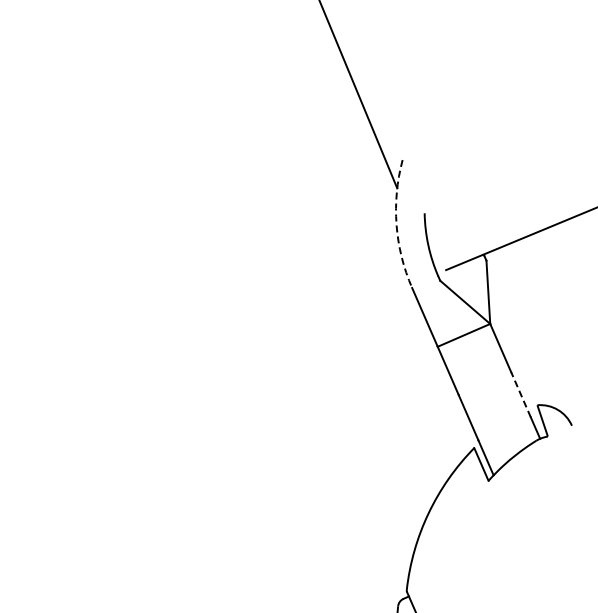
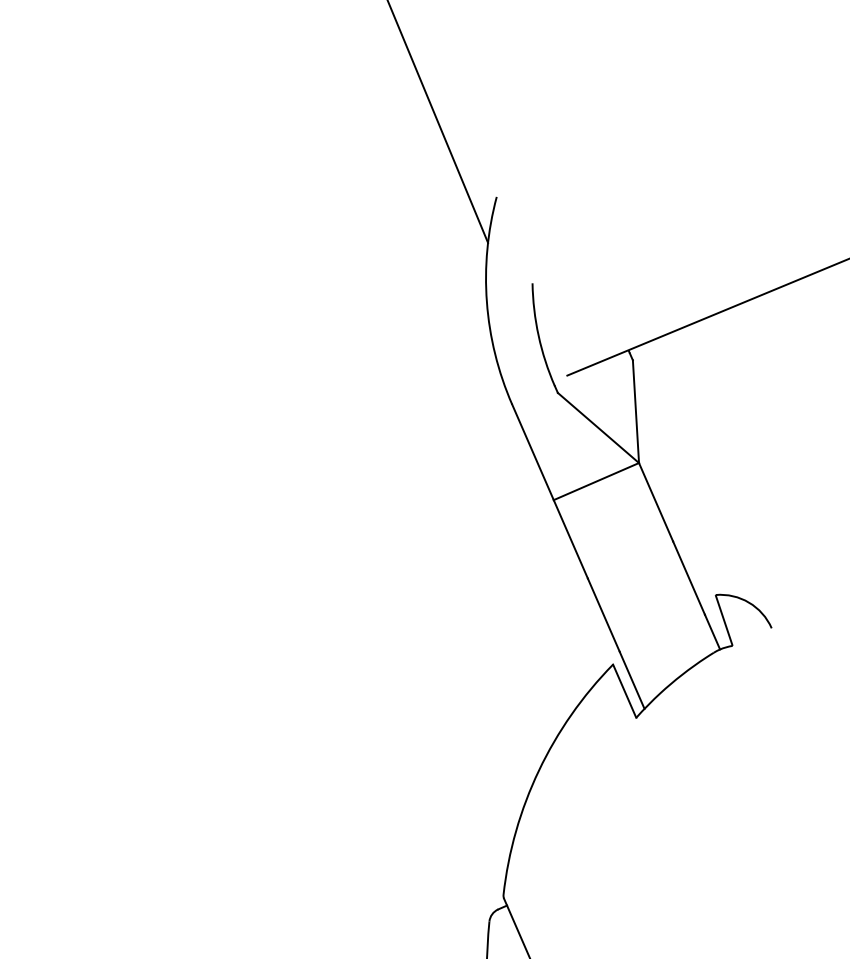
arc: (396, 224) -> (486, 301), dashed -> solid
line: (521, 394) -> (689, 577), dashed -> solid

